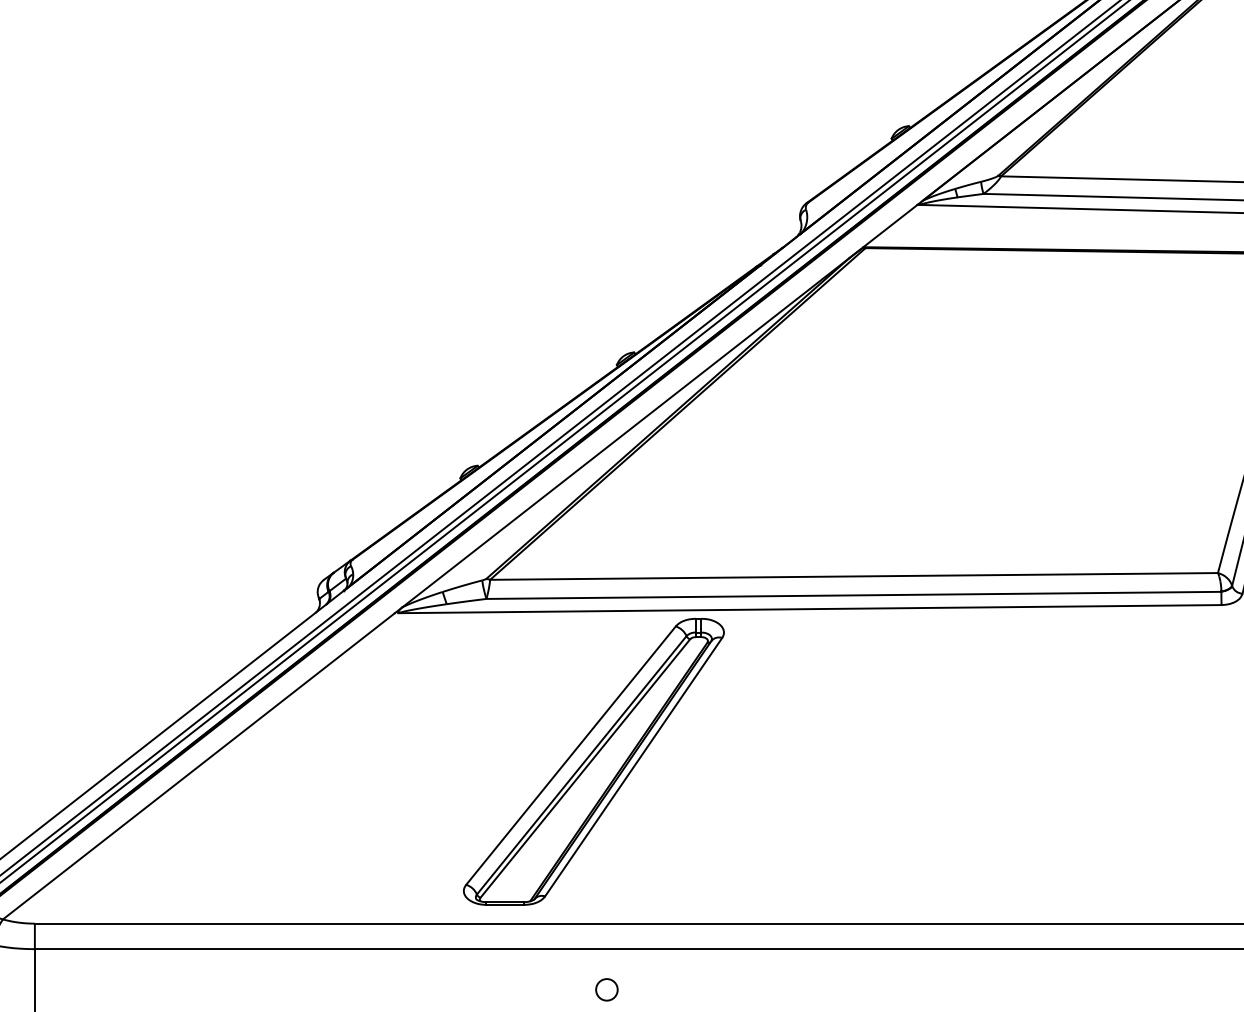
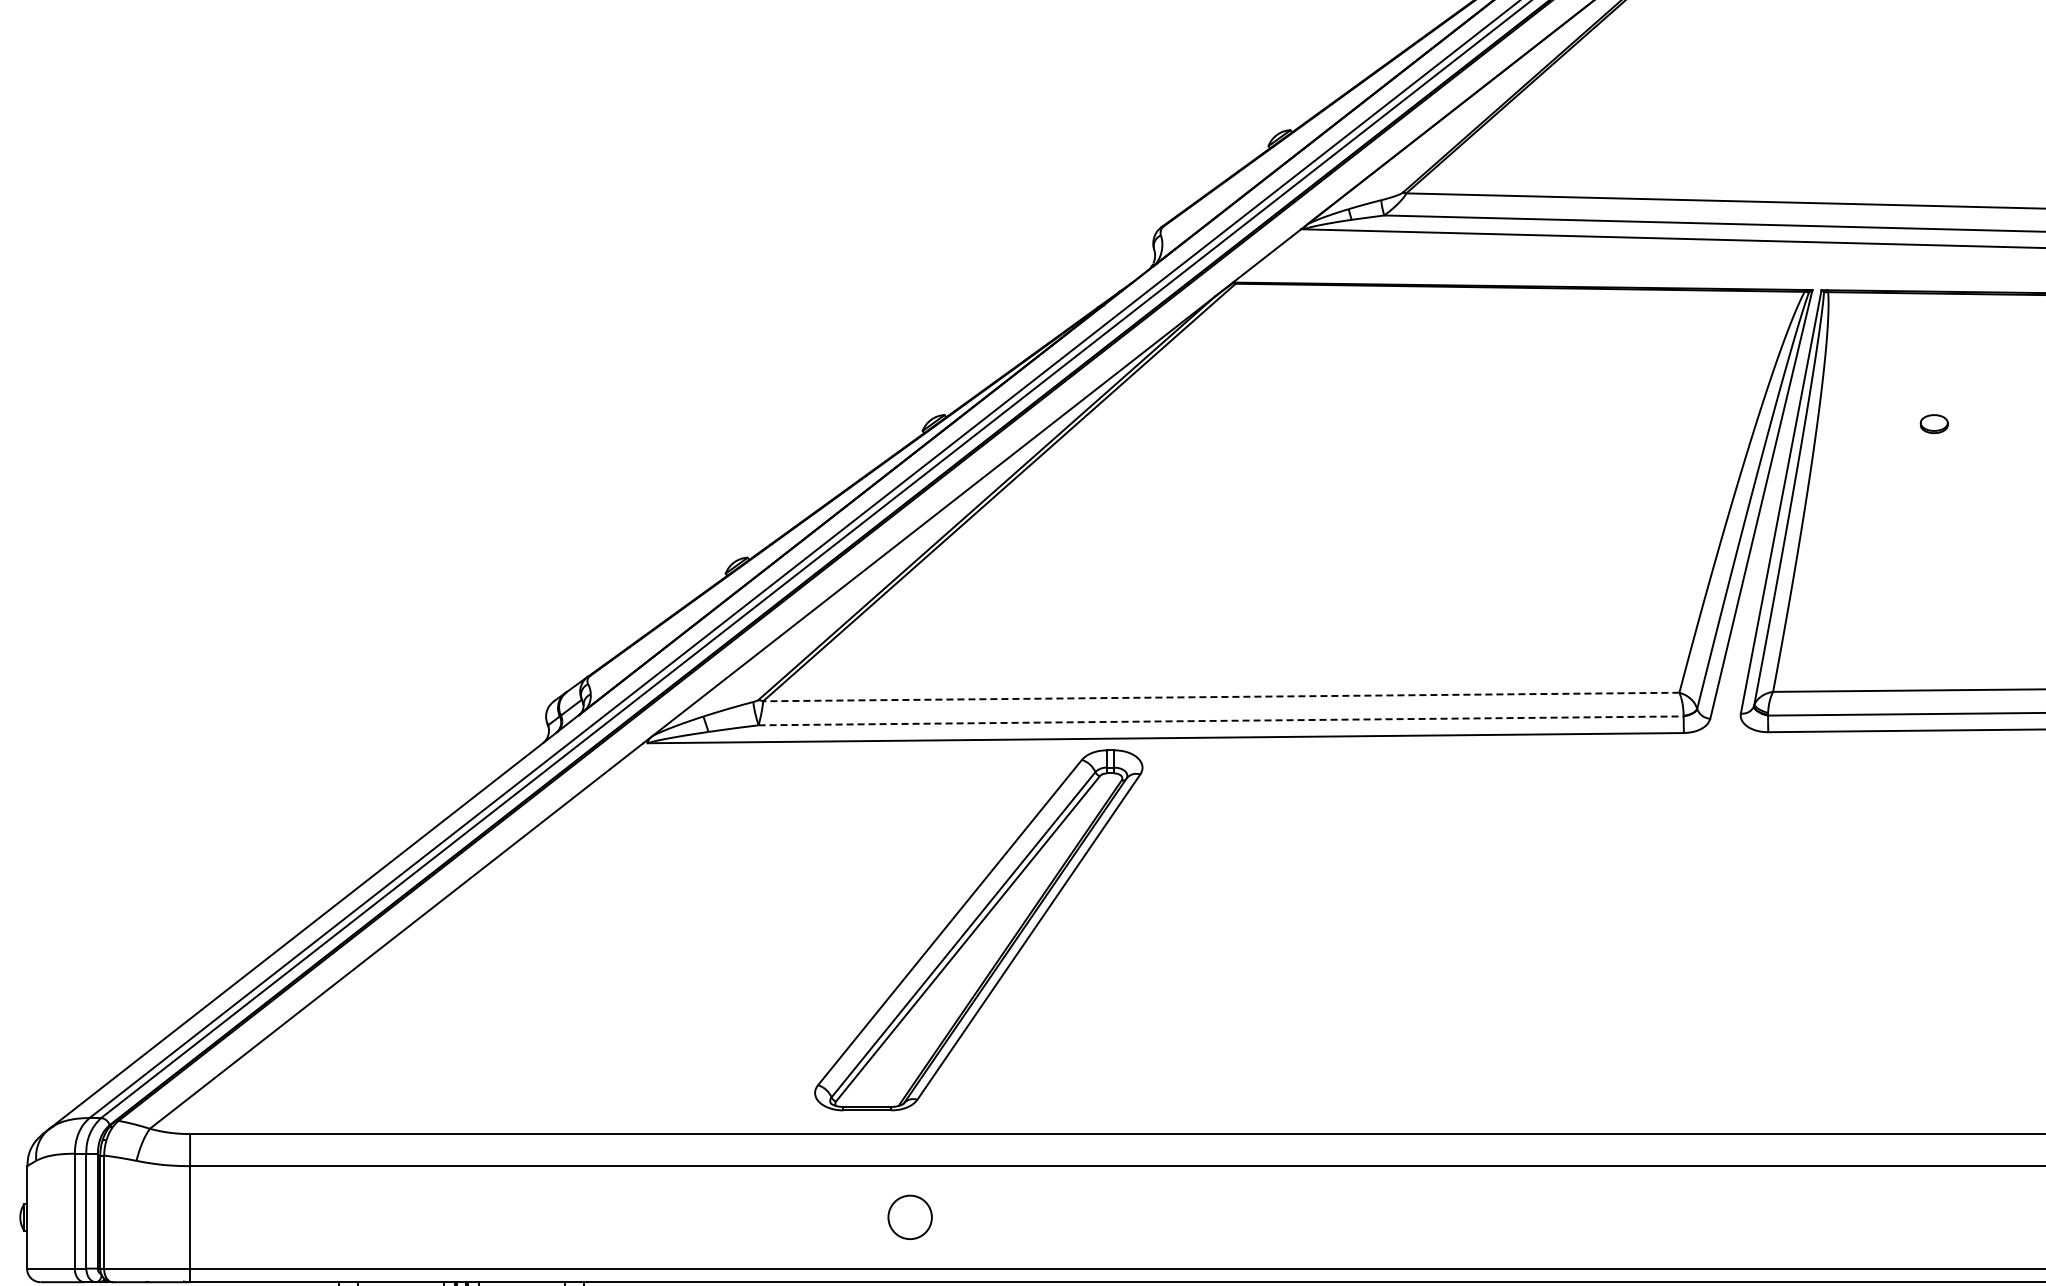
line: (853, 576) -> (1220, 697), solid -> dashed
line: (854, 595) -> (1221, 720), solid -> dashed
part: (593, 761) -> (978, 930), moved
circle: (606, 989) -> (909, 1217), size x1.6

